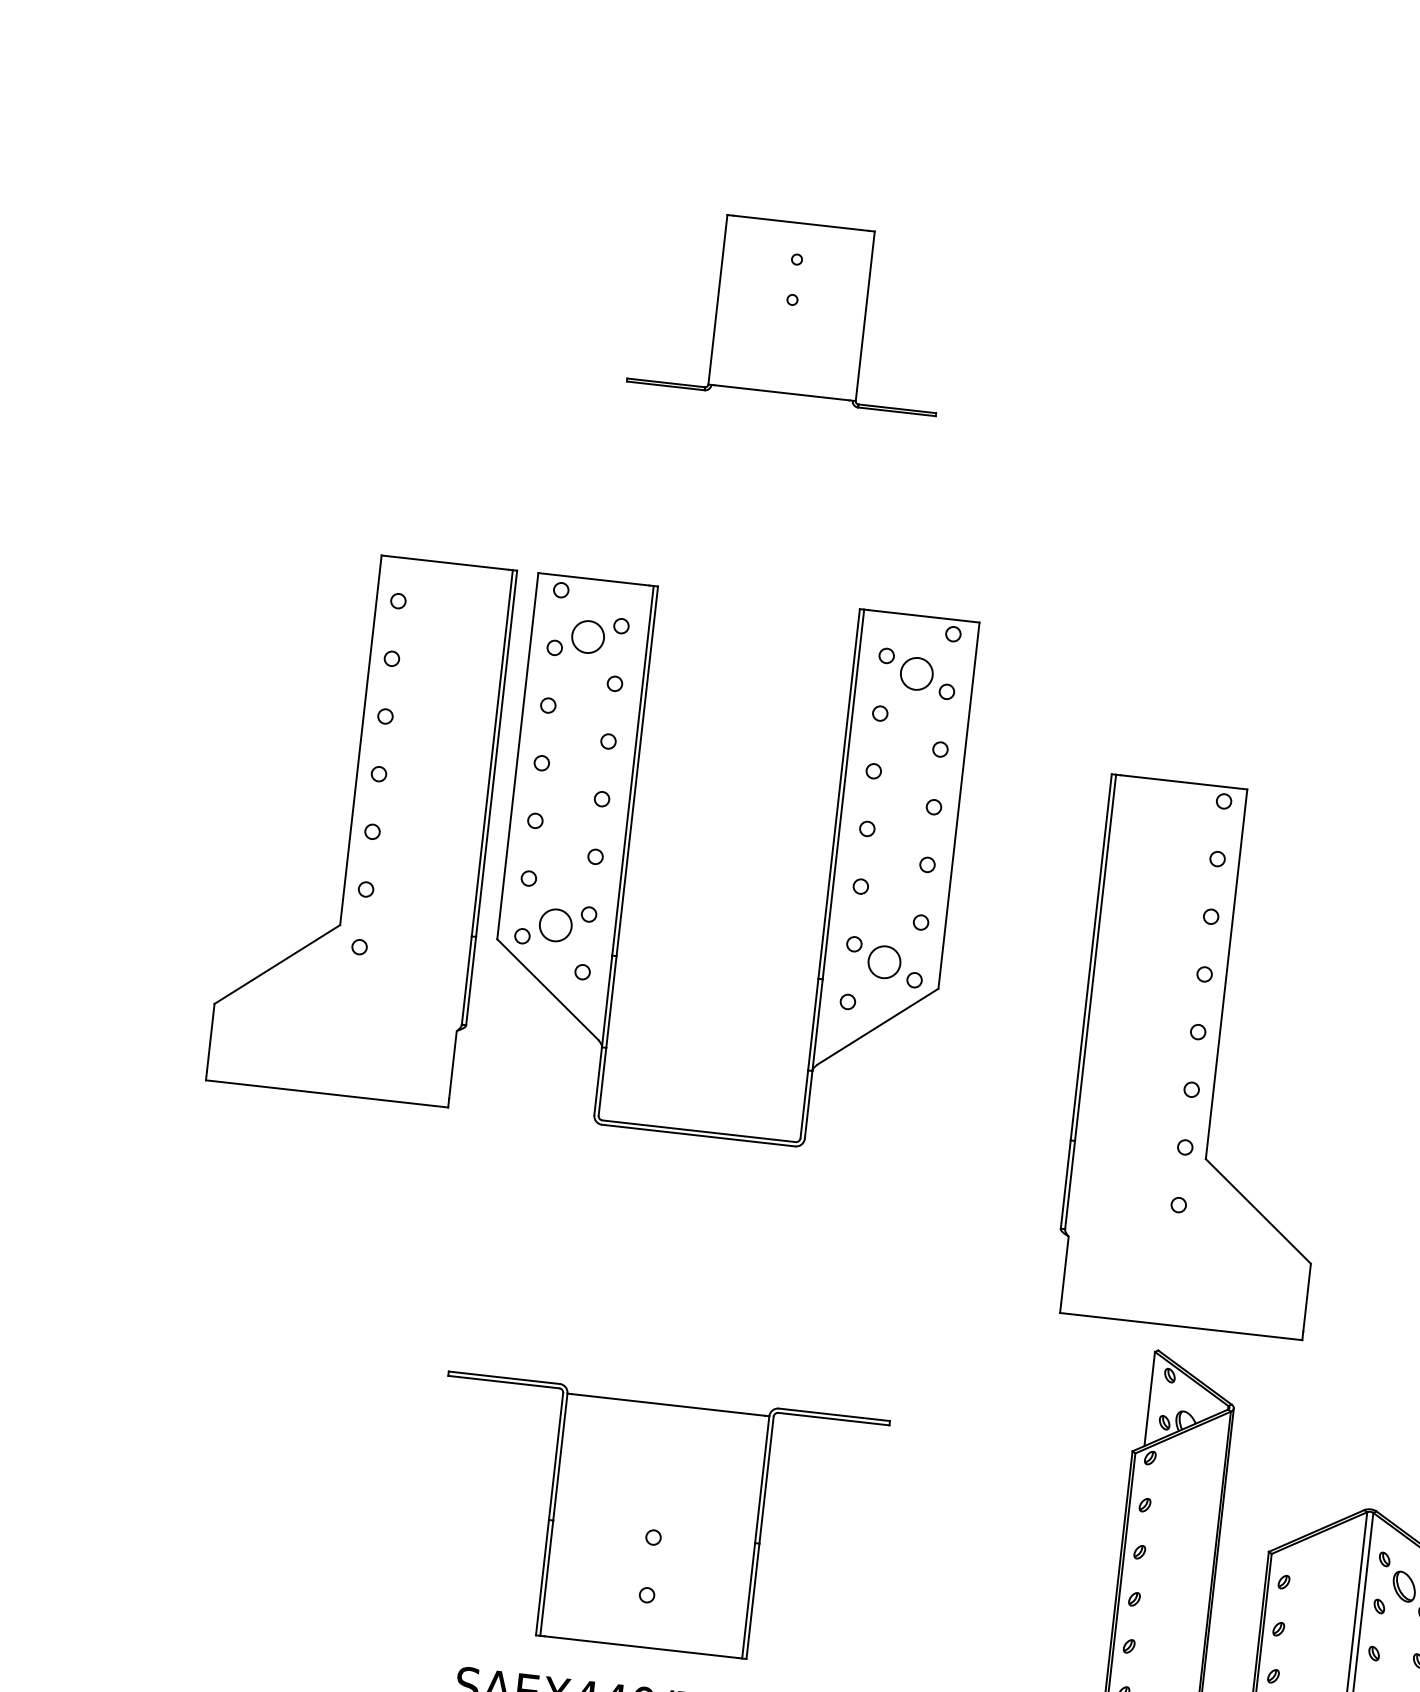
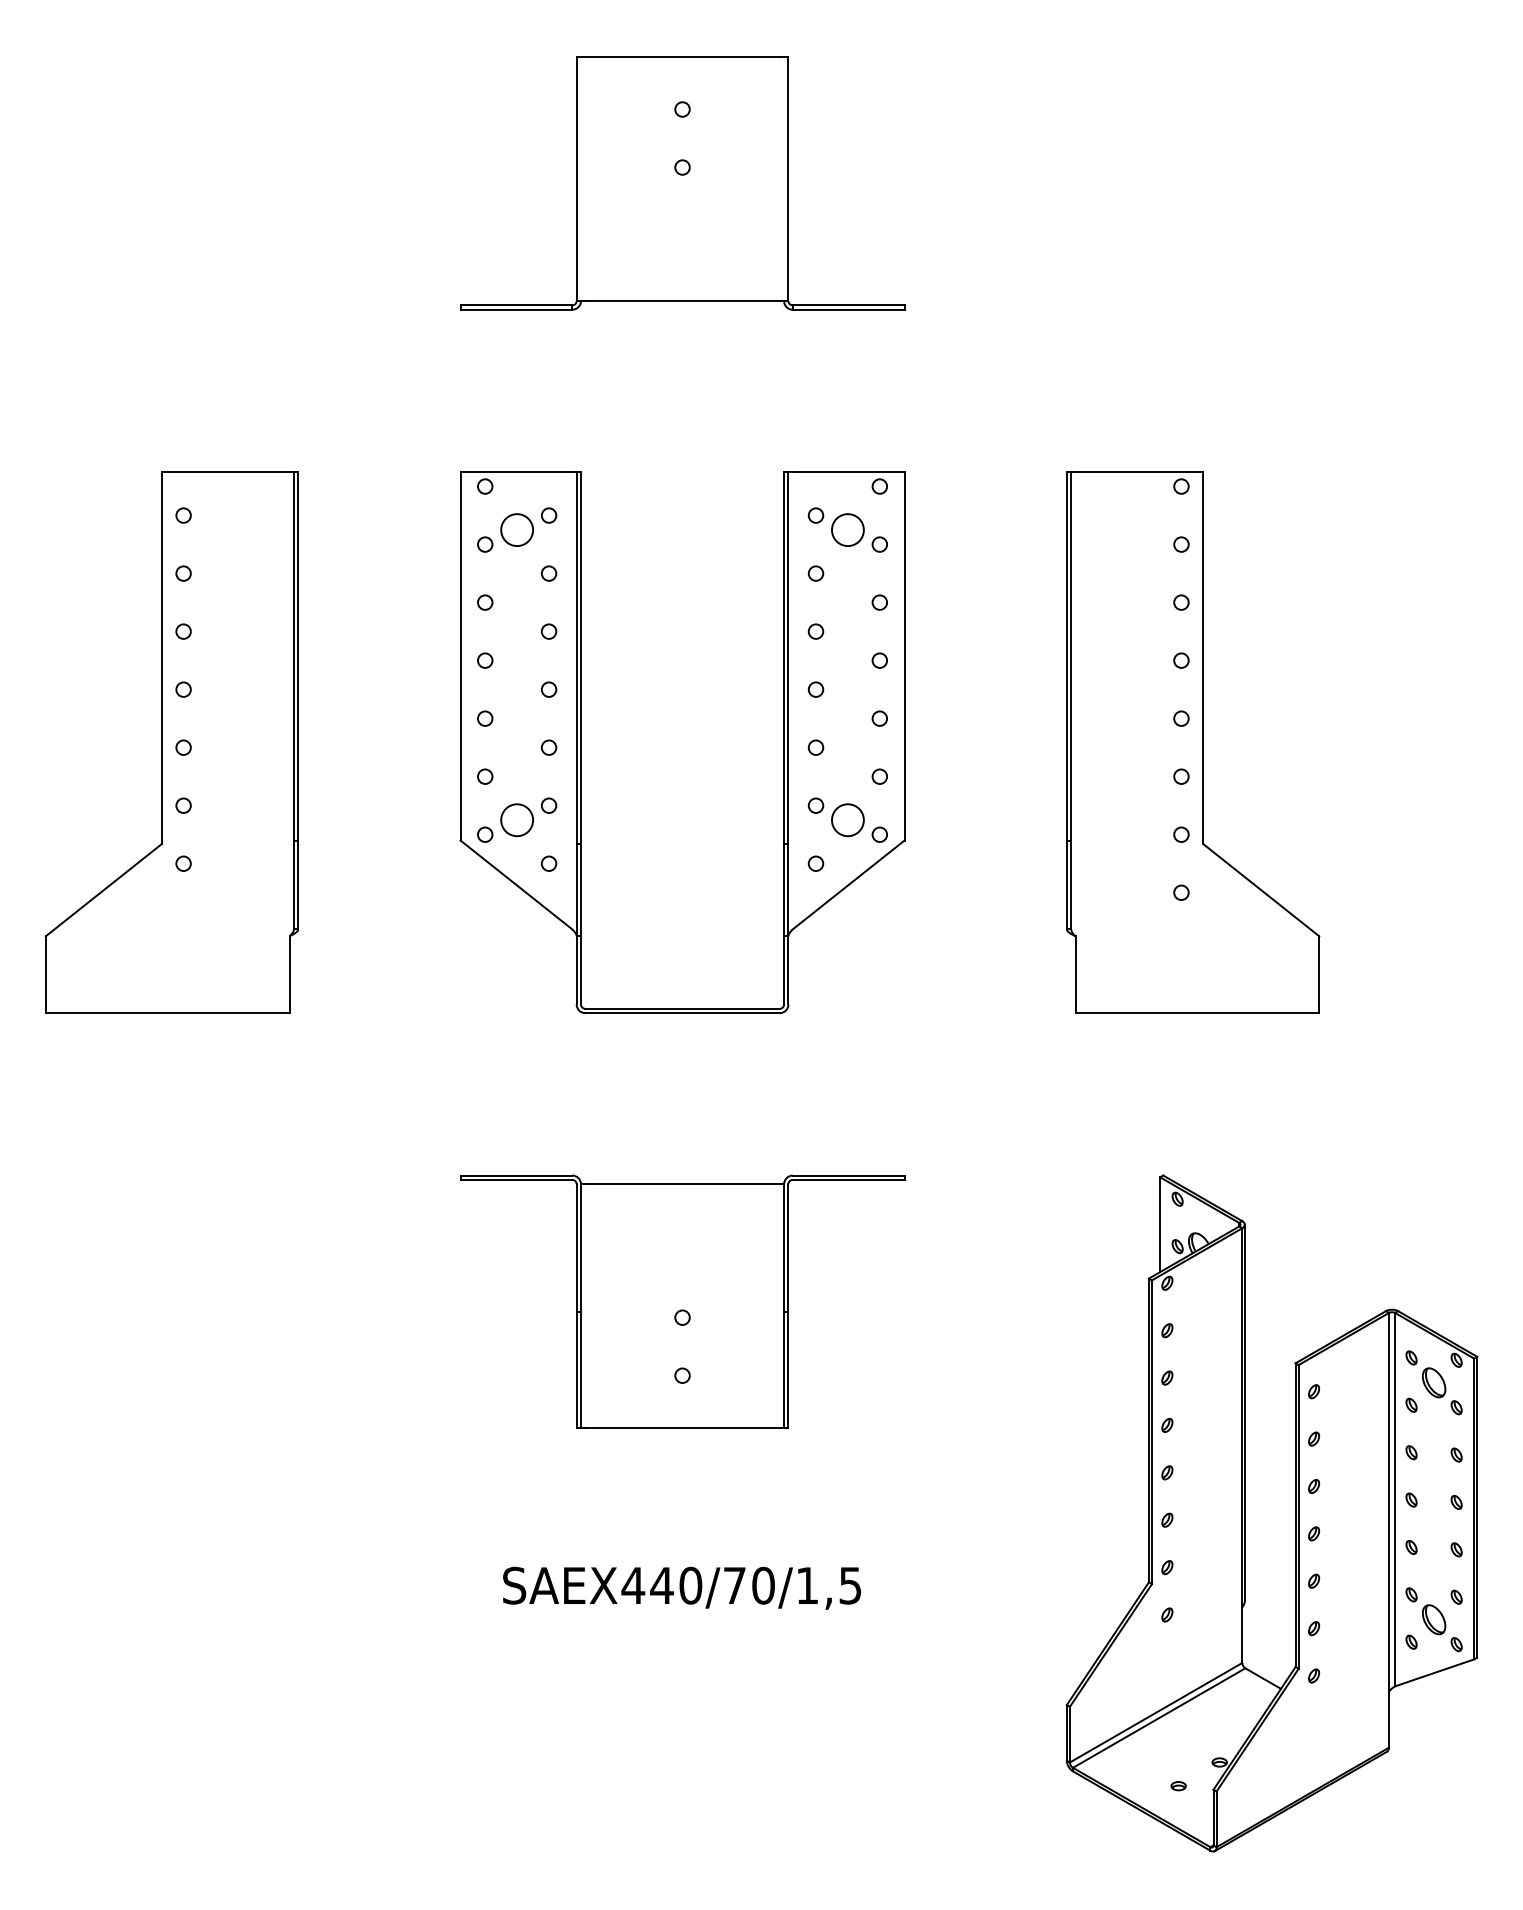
part: (791, 311) -> (682, 183), size x1.43
part: (361, 825) -> (171, 742), moved
part: (1207, 1057) -> (1193, 742), moved
part: (655, 1521) -> (682, 1301), moved

